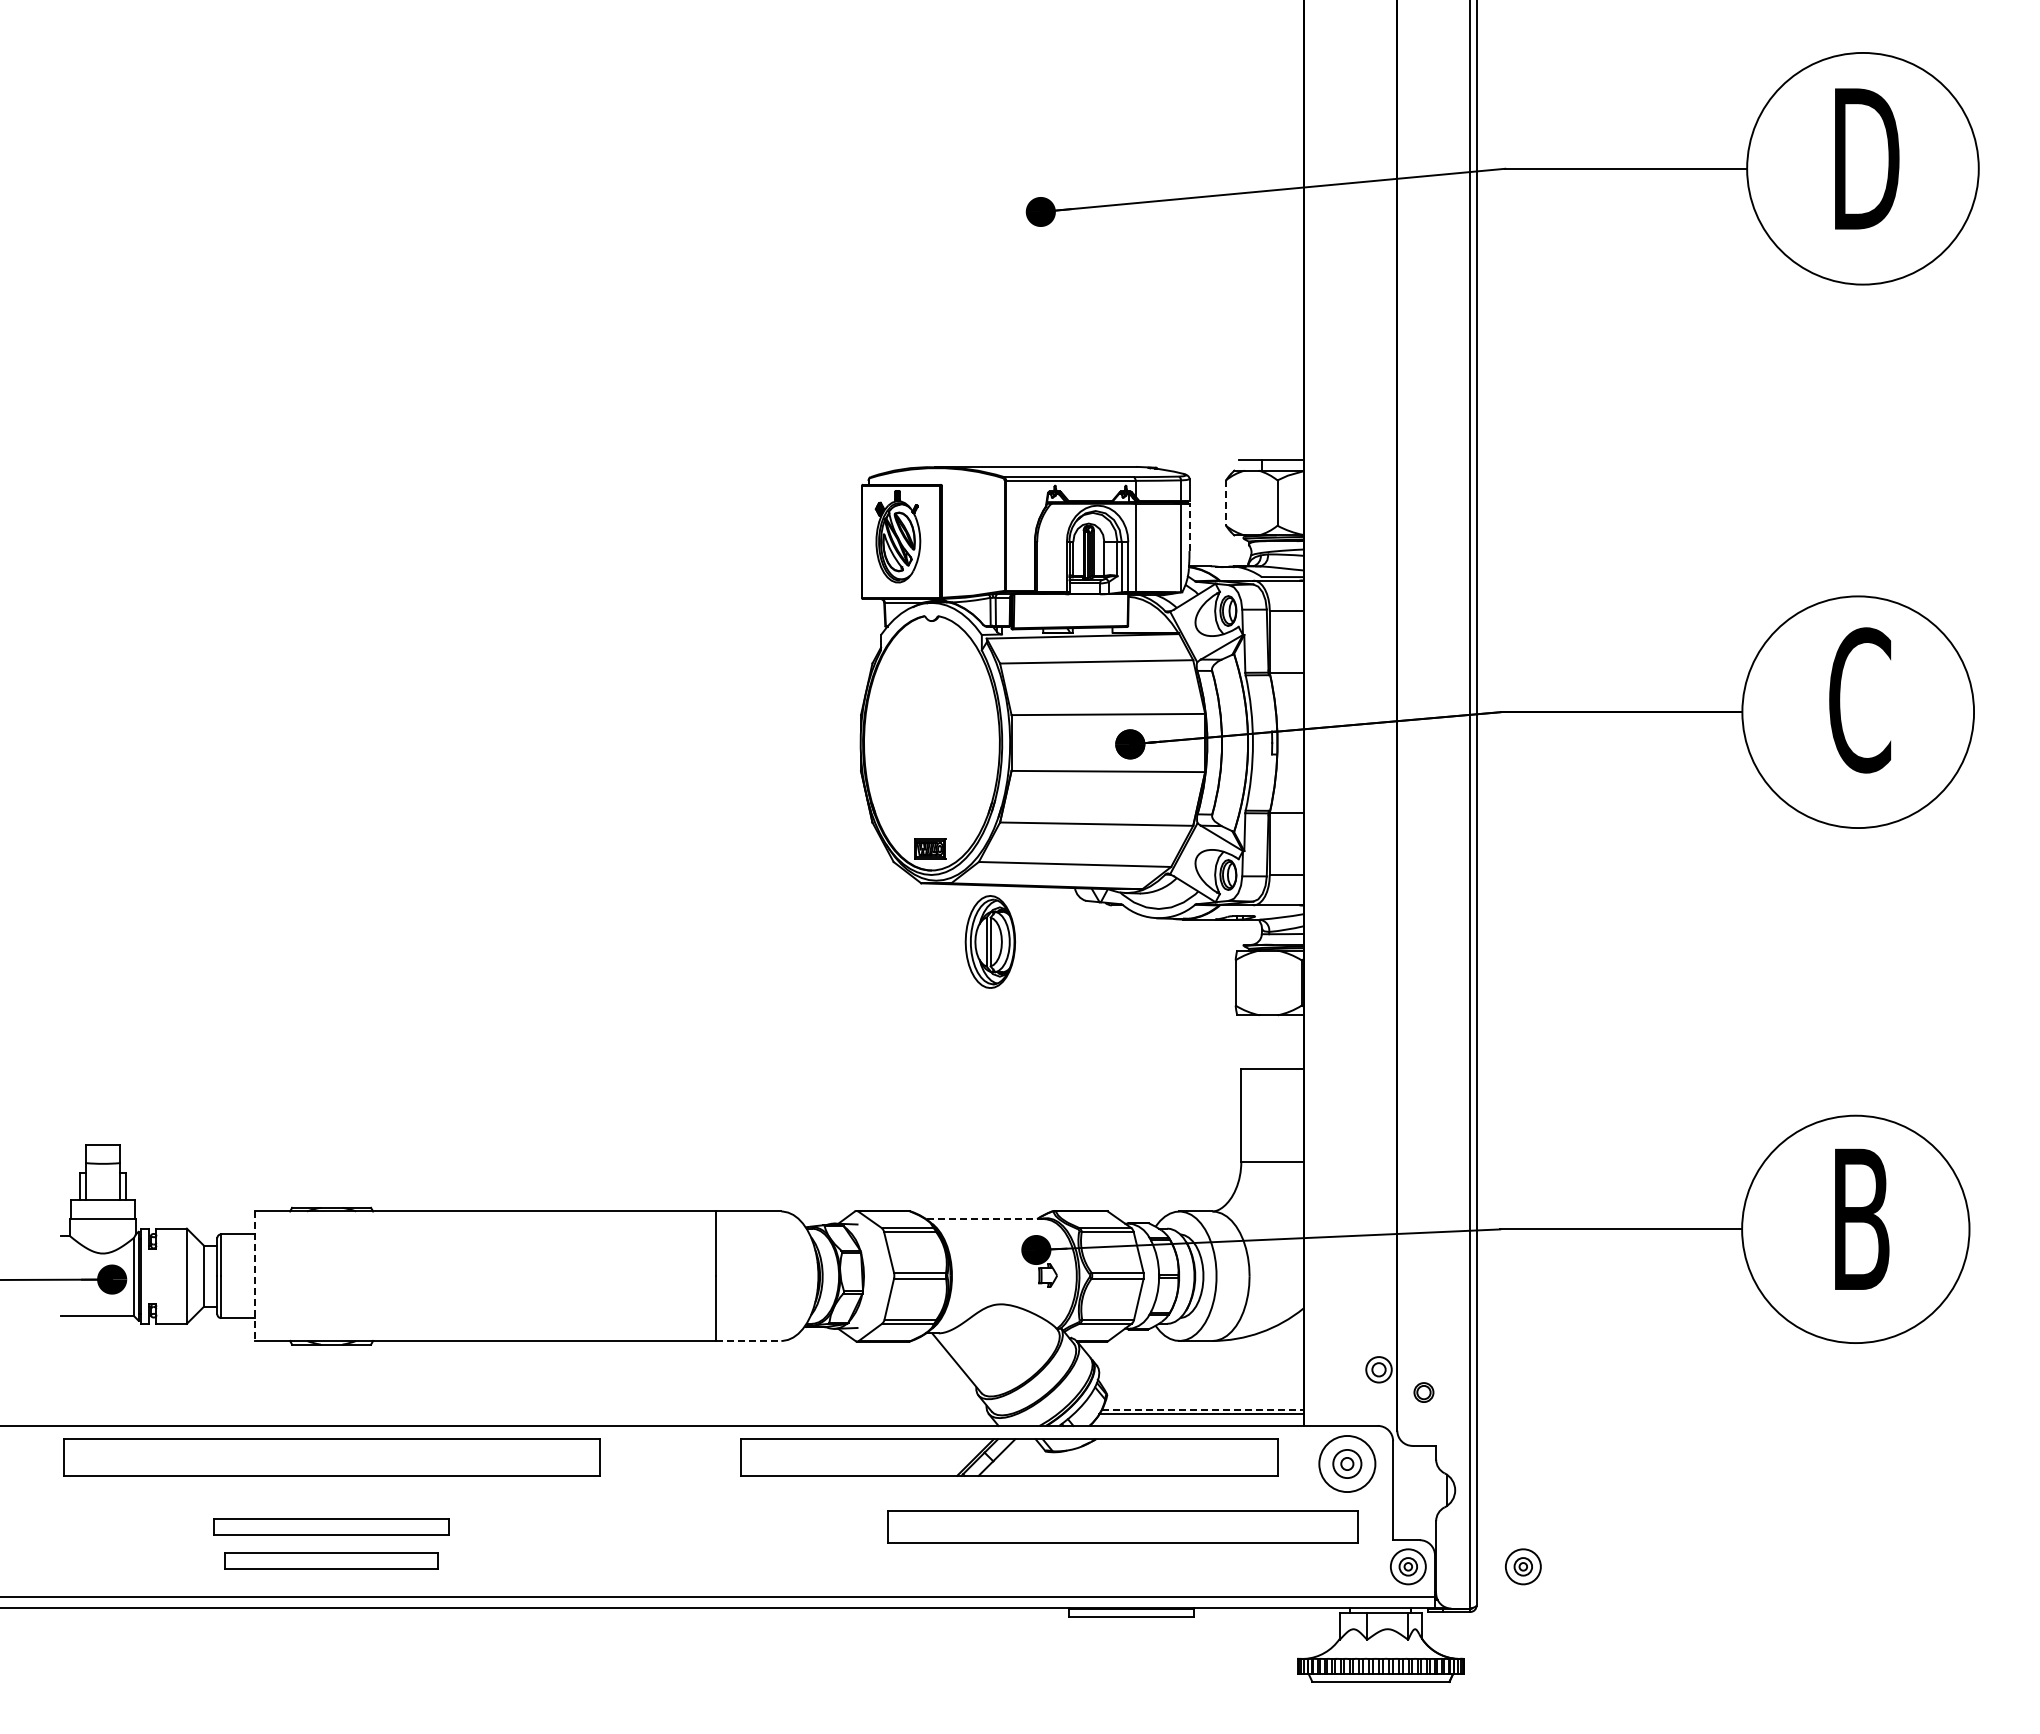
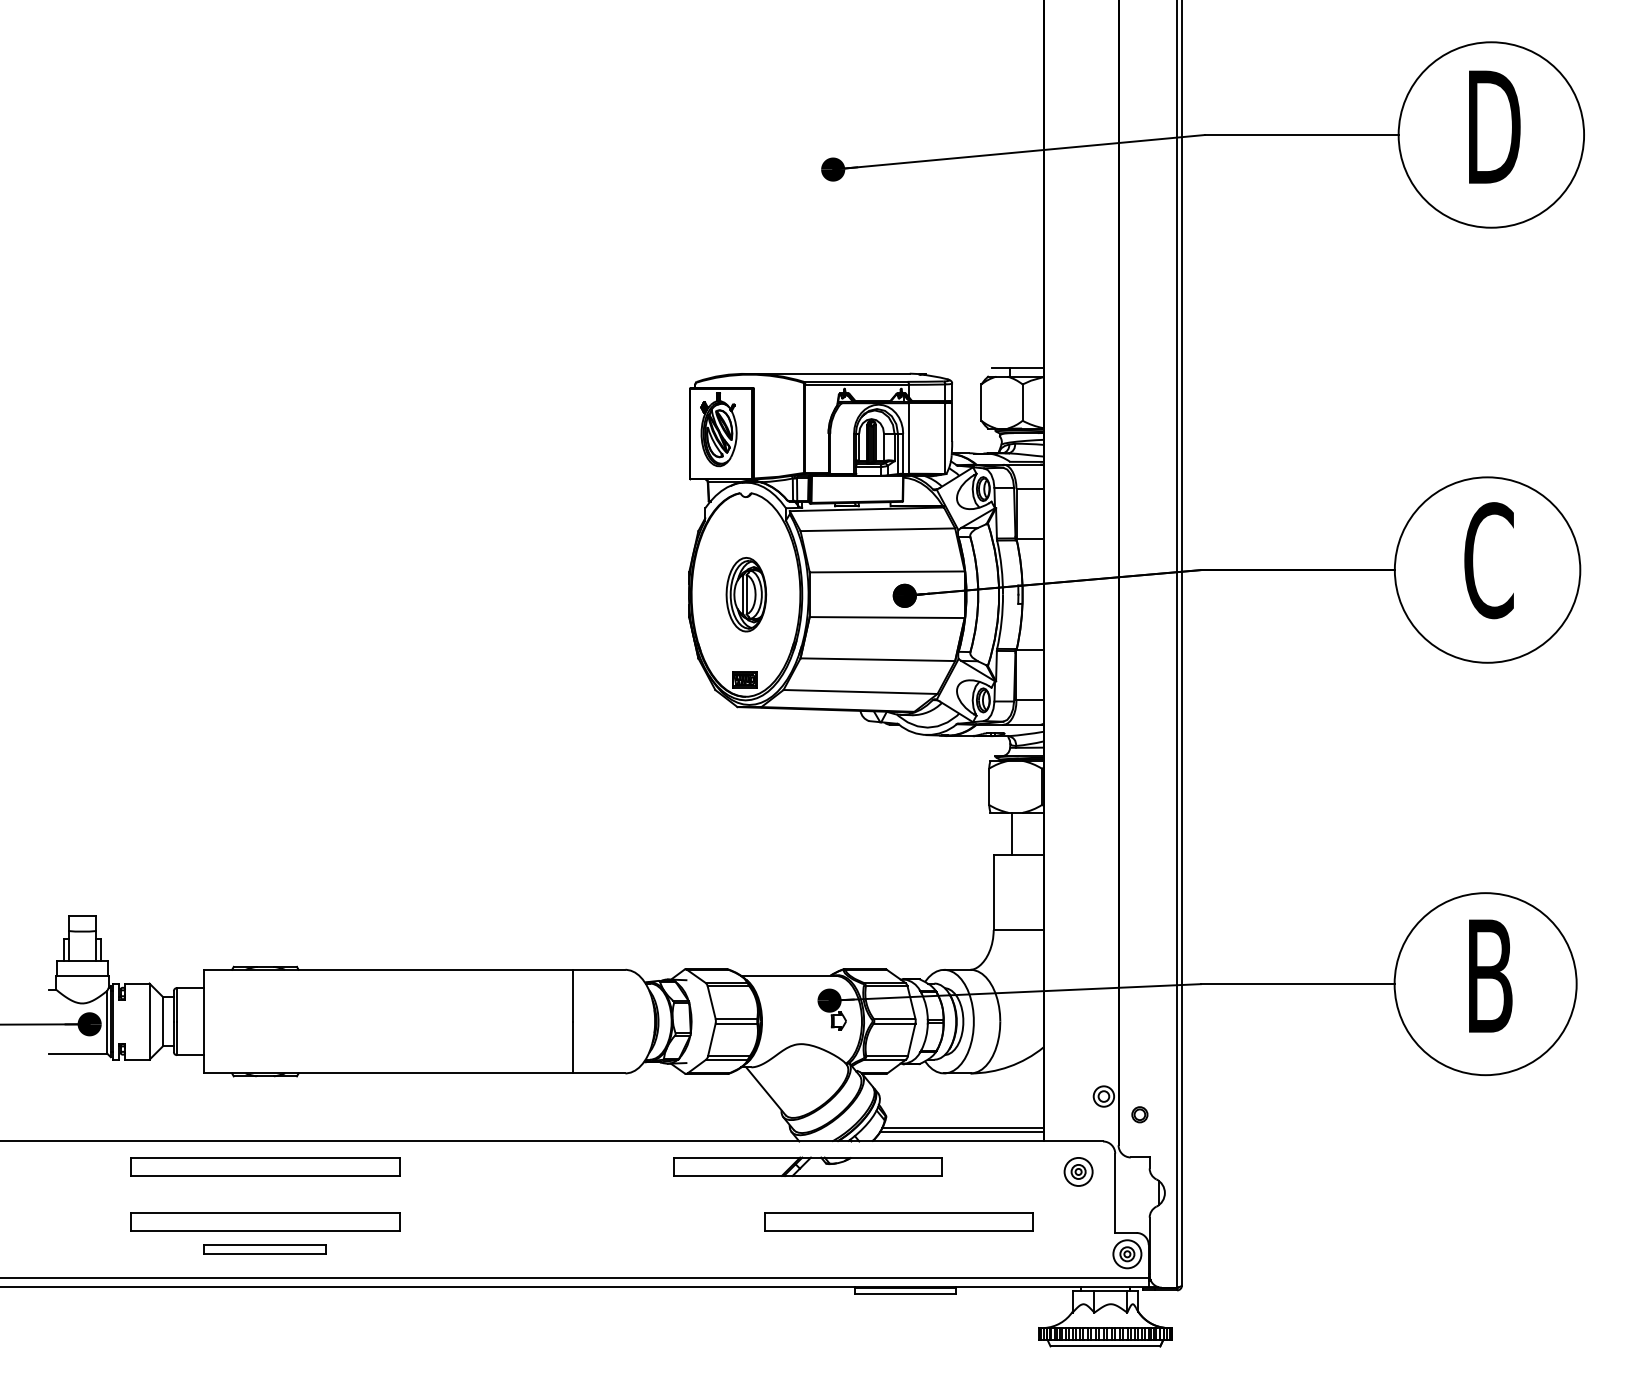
line: (1226, 503) -> (981, 402), dashed -> solid
line: (1189, 527) -> (952, 422), dashed -> solid
part: (989, 941) -> (745, 594), moved
line: (1264, 1041) -> (1012, 833), added
line: (985, 1219) -> (788, 976), dashed -> solid
line: (255, 1276) -> (204, 1021), dashed -> solid
line: (748, 1340) -> (599, 1073), dashed -> solid
line: (1202, 1409) -> (962, 1128), dashed -> solid
part: (331, 1457) -> (265, 1166), size x0.62
part: (1009, 1457) -> (808, 1166), size x0.62
part: (1347, 1463) -> (1078, 1171), size x0.62
part: (331, 1526) -> (265, 1221), size x1.43
part: (1122, 1526) -> (898, 1221), size x0.71
part: (331, 1560) -> (265, 1249), size x0.71
part: (1523, 1566) -> (1219, 1254), removed

